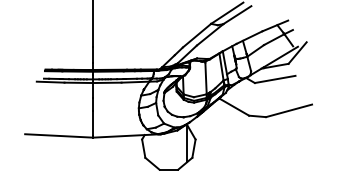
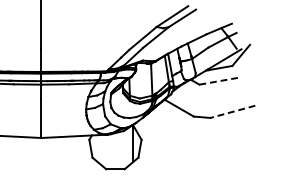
line: (275, 79) -> (219, 81), solid -> dashed
line: (289, 110) -> (233, 111), solid -> dashed

